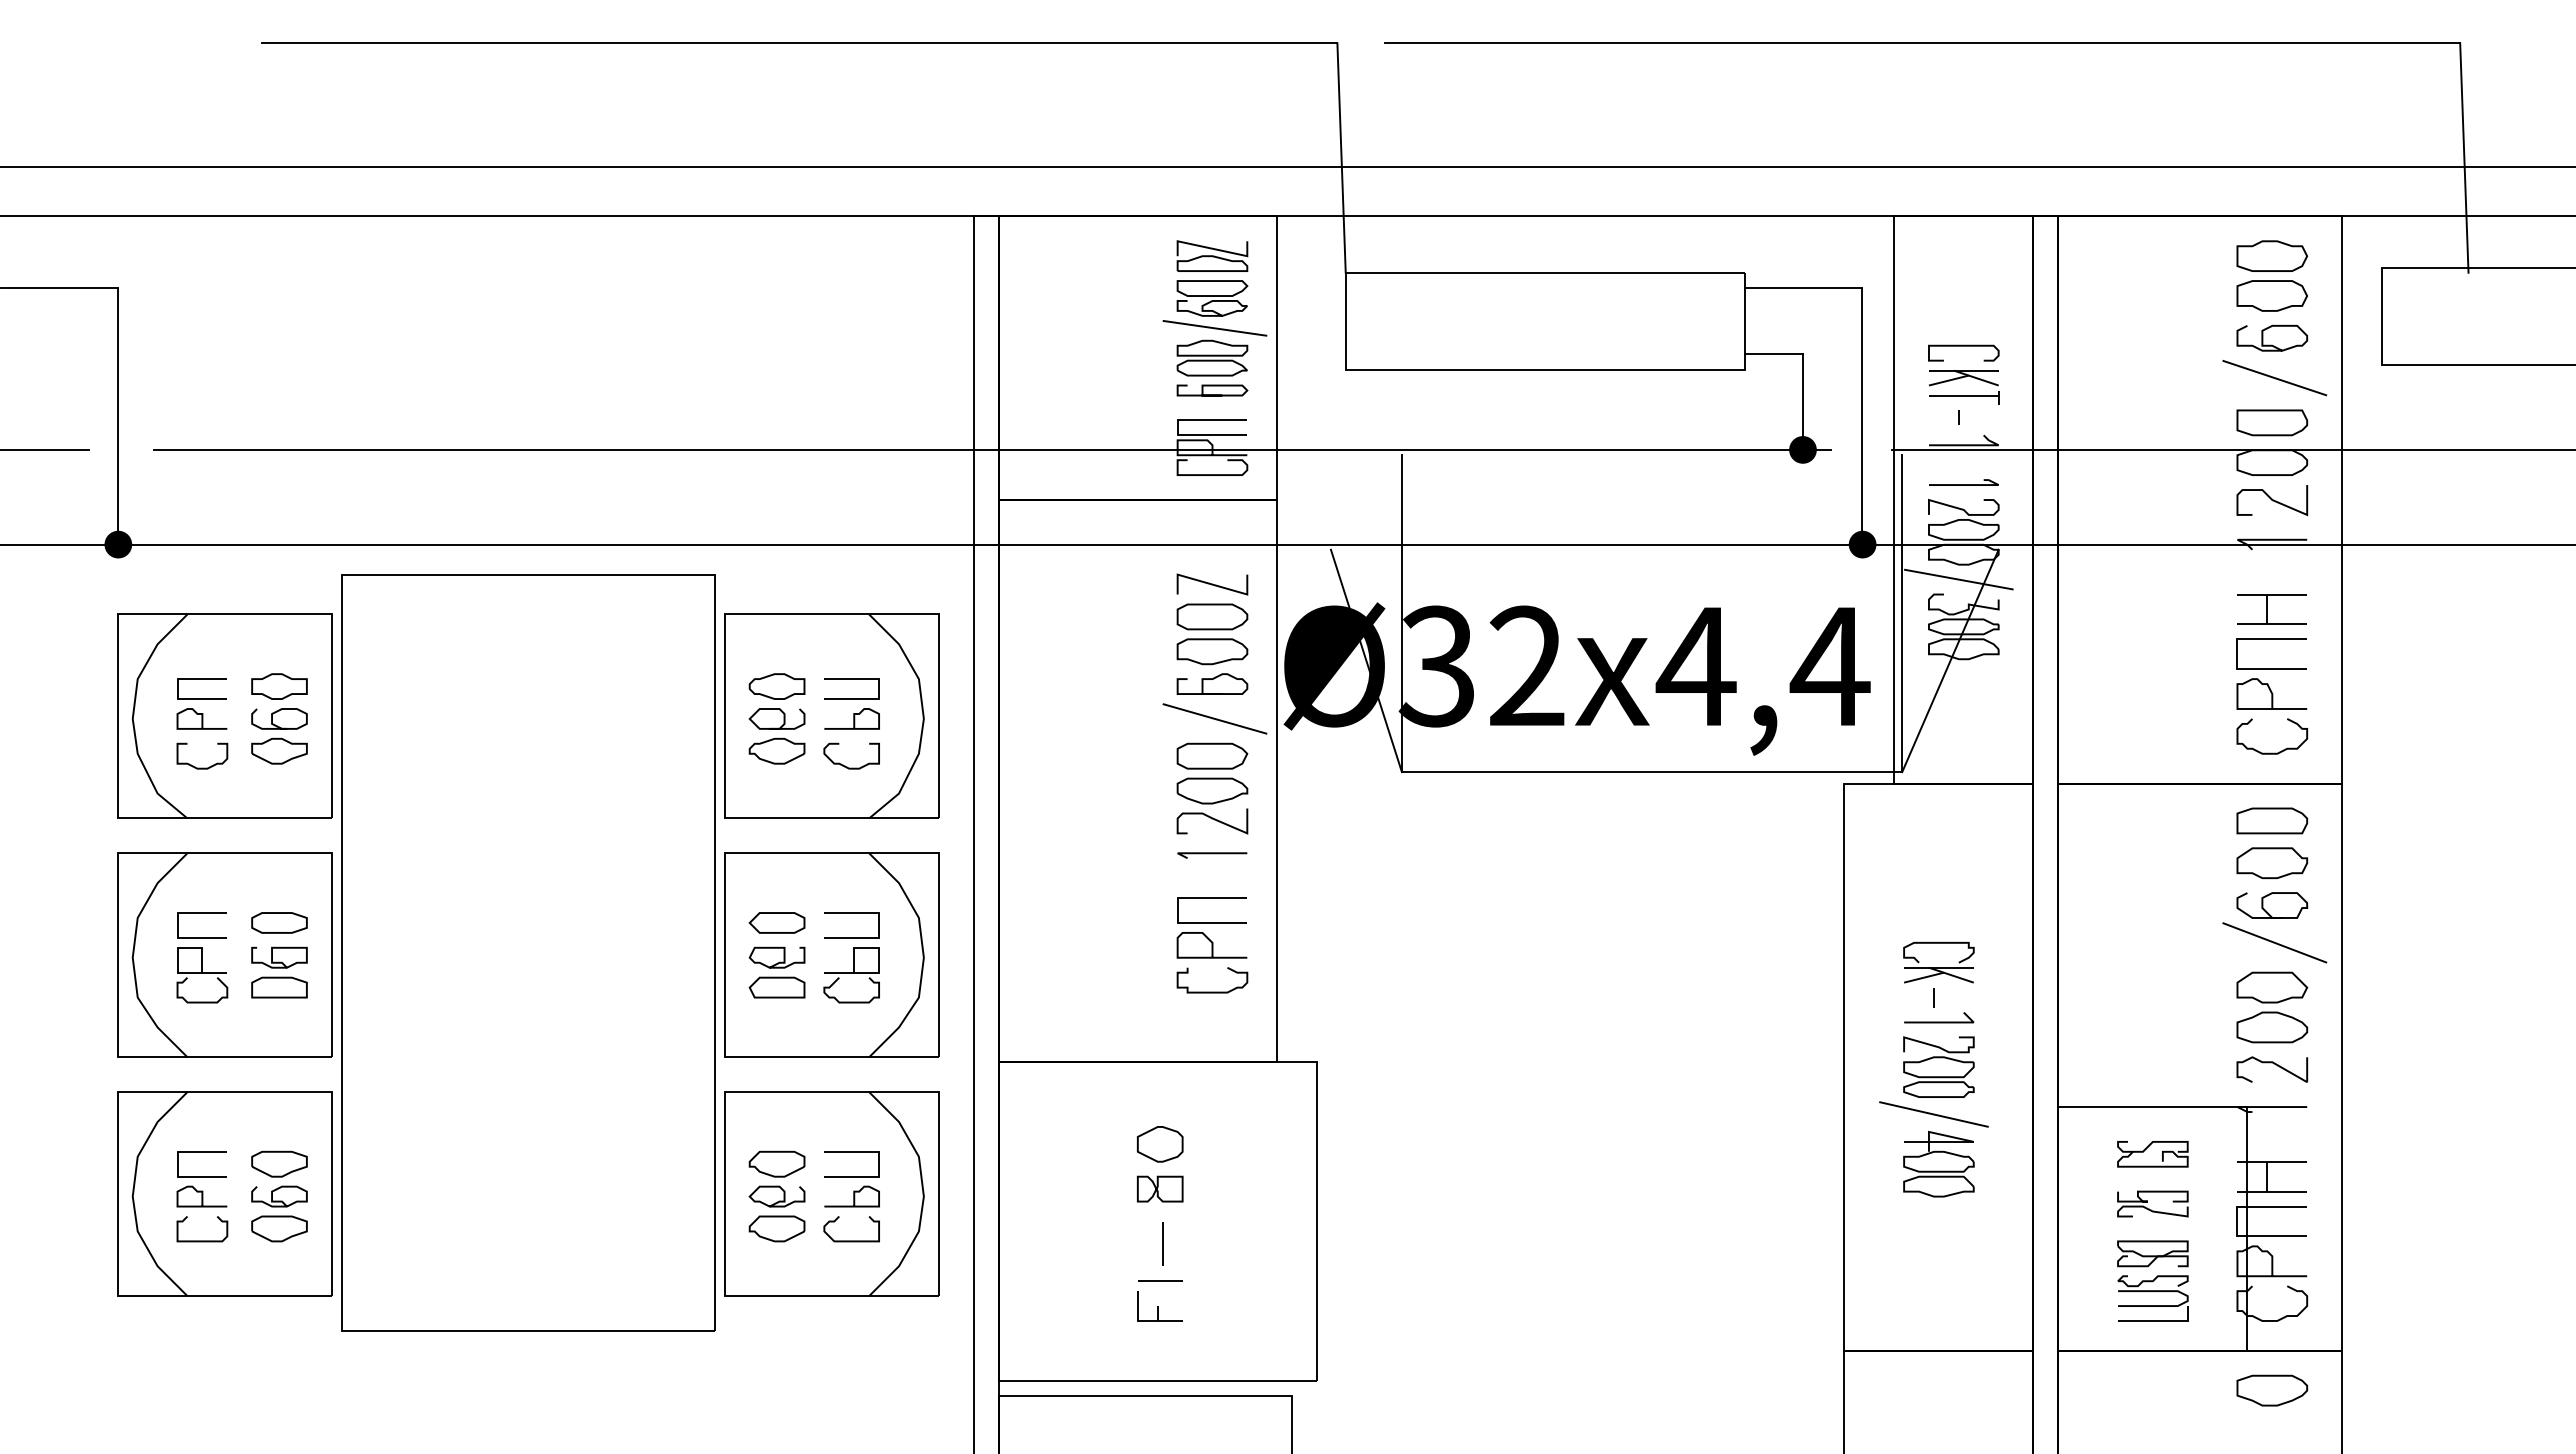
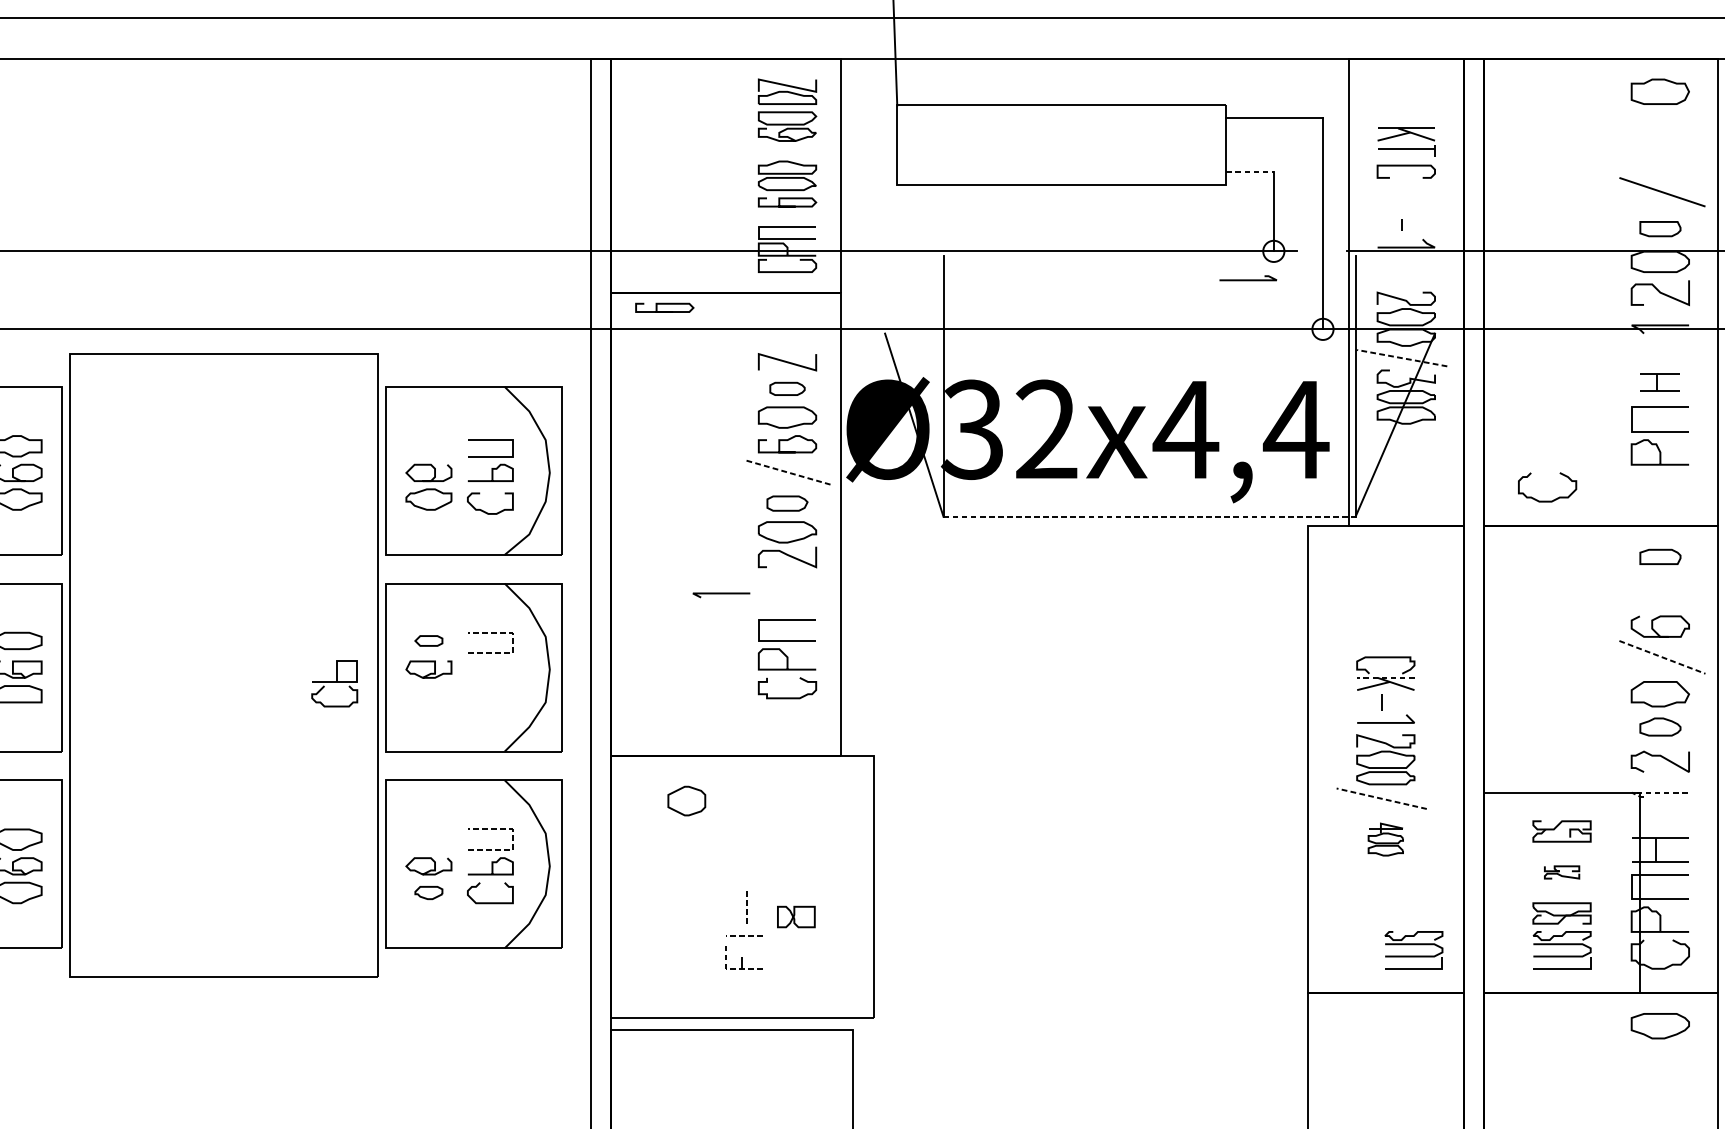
part: (2271, 295) -> (1659, 124), removed
line: (1214, 328) -> (789, 151), removed
curve: (2272, 344) -> (1660, 164), removed
line: (1774, 353) -> (1250, 171), solid -> dashed
part: (1962, 378) -> (1405, 134), moved
part: (2272, 422) -> (1660, 228), size x0.7
fill: (1802, 449) -> (1273, 251), removed
line: (1963, 484) -> (1247, 279), moved
curve: (1063, 514) -> (664, 304), added
fill: (1862, 544) -> (1322, 329), removed
line: (1958, 579) -> (1401, 358), solid -> dashed
part: (2271, 609) -> (1659, 382), size x0.7
part: (1212, 616) -> (787, 388), size x0.6
part: (776, 686) -> (428, 446), removed
line: (1215, 719) -> (789, 473), solid -> dashed
curve: (2272, 752) -> (1547, 500), moved
part: (1212, 755) -> (787, 503), size x0.7
line: (1652, 772) -> (1149, 517), solid -> dashed
part: (2272, 820) -> (1660, 556), size x0.7
line: (1212, 854) -> (721, 594), moved
part: (2272, 863) -> (1660, 592), removed
part: (776, 922) -> (428, 640), size x0.6
line: (879, 924) -> (513, 642), solid -> dashed
line: (2274, 942) -> (1662, 657), solid -> dashed
line: (1938, 967) -> (1385, 677), solid -> dashed
part: (851, 975) -> (334, 684), moved
part: (776, 987) -> (428, 694), removed
part: (2272, 1027) -> (1660, 727), size x0.7
line: (2262, 1107) -> (1652, 792), solid -> dashed
line: (1933, 1114) -> (1381, 798), solid -> dashed
part: (1160, 1144) -> (687, 801), moved
part: (776, 1163) -> (428, 839), removed
line: (879, 1163) -> (513, 839), solid -> dashed
part: (1938, 1163) -> (1385, 839), size x0.6
part: (1160, 1188) -> (796, 916), moved
part: (2152, 1203) -> (1561, 872), size x0.6
part: (776, 1228) -> (428, 892), size x0.6
line: (1162, 1243) -> (746, 904), solid -> dashed
line: (1159, 1281) -> (743, 936), solid -> dashed
part: (1972, 1291) -> (1413, 944), added
line: (1144, 1320) -> (731, 968), solid -> dashed

